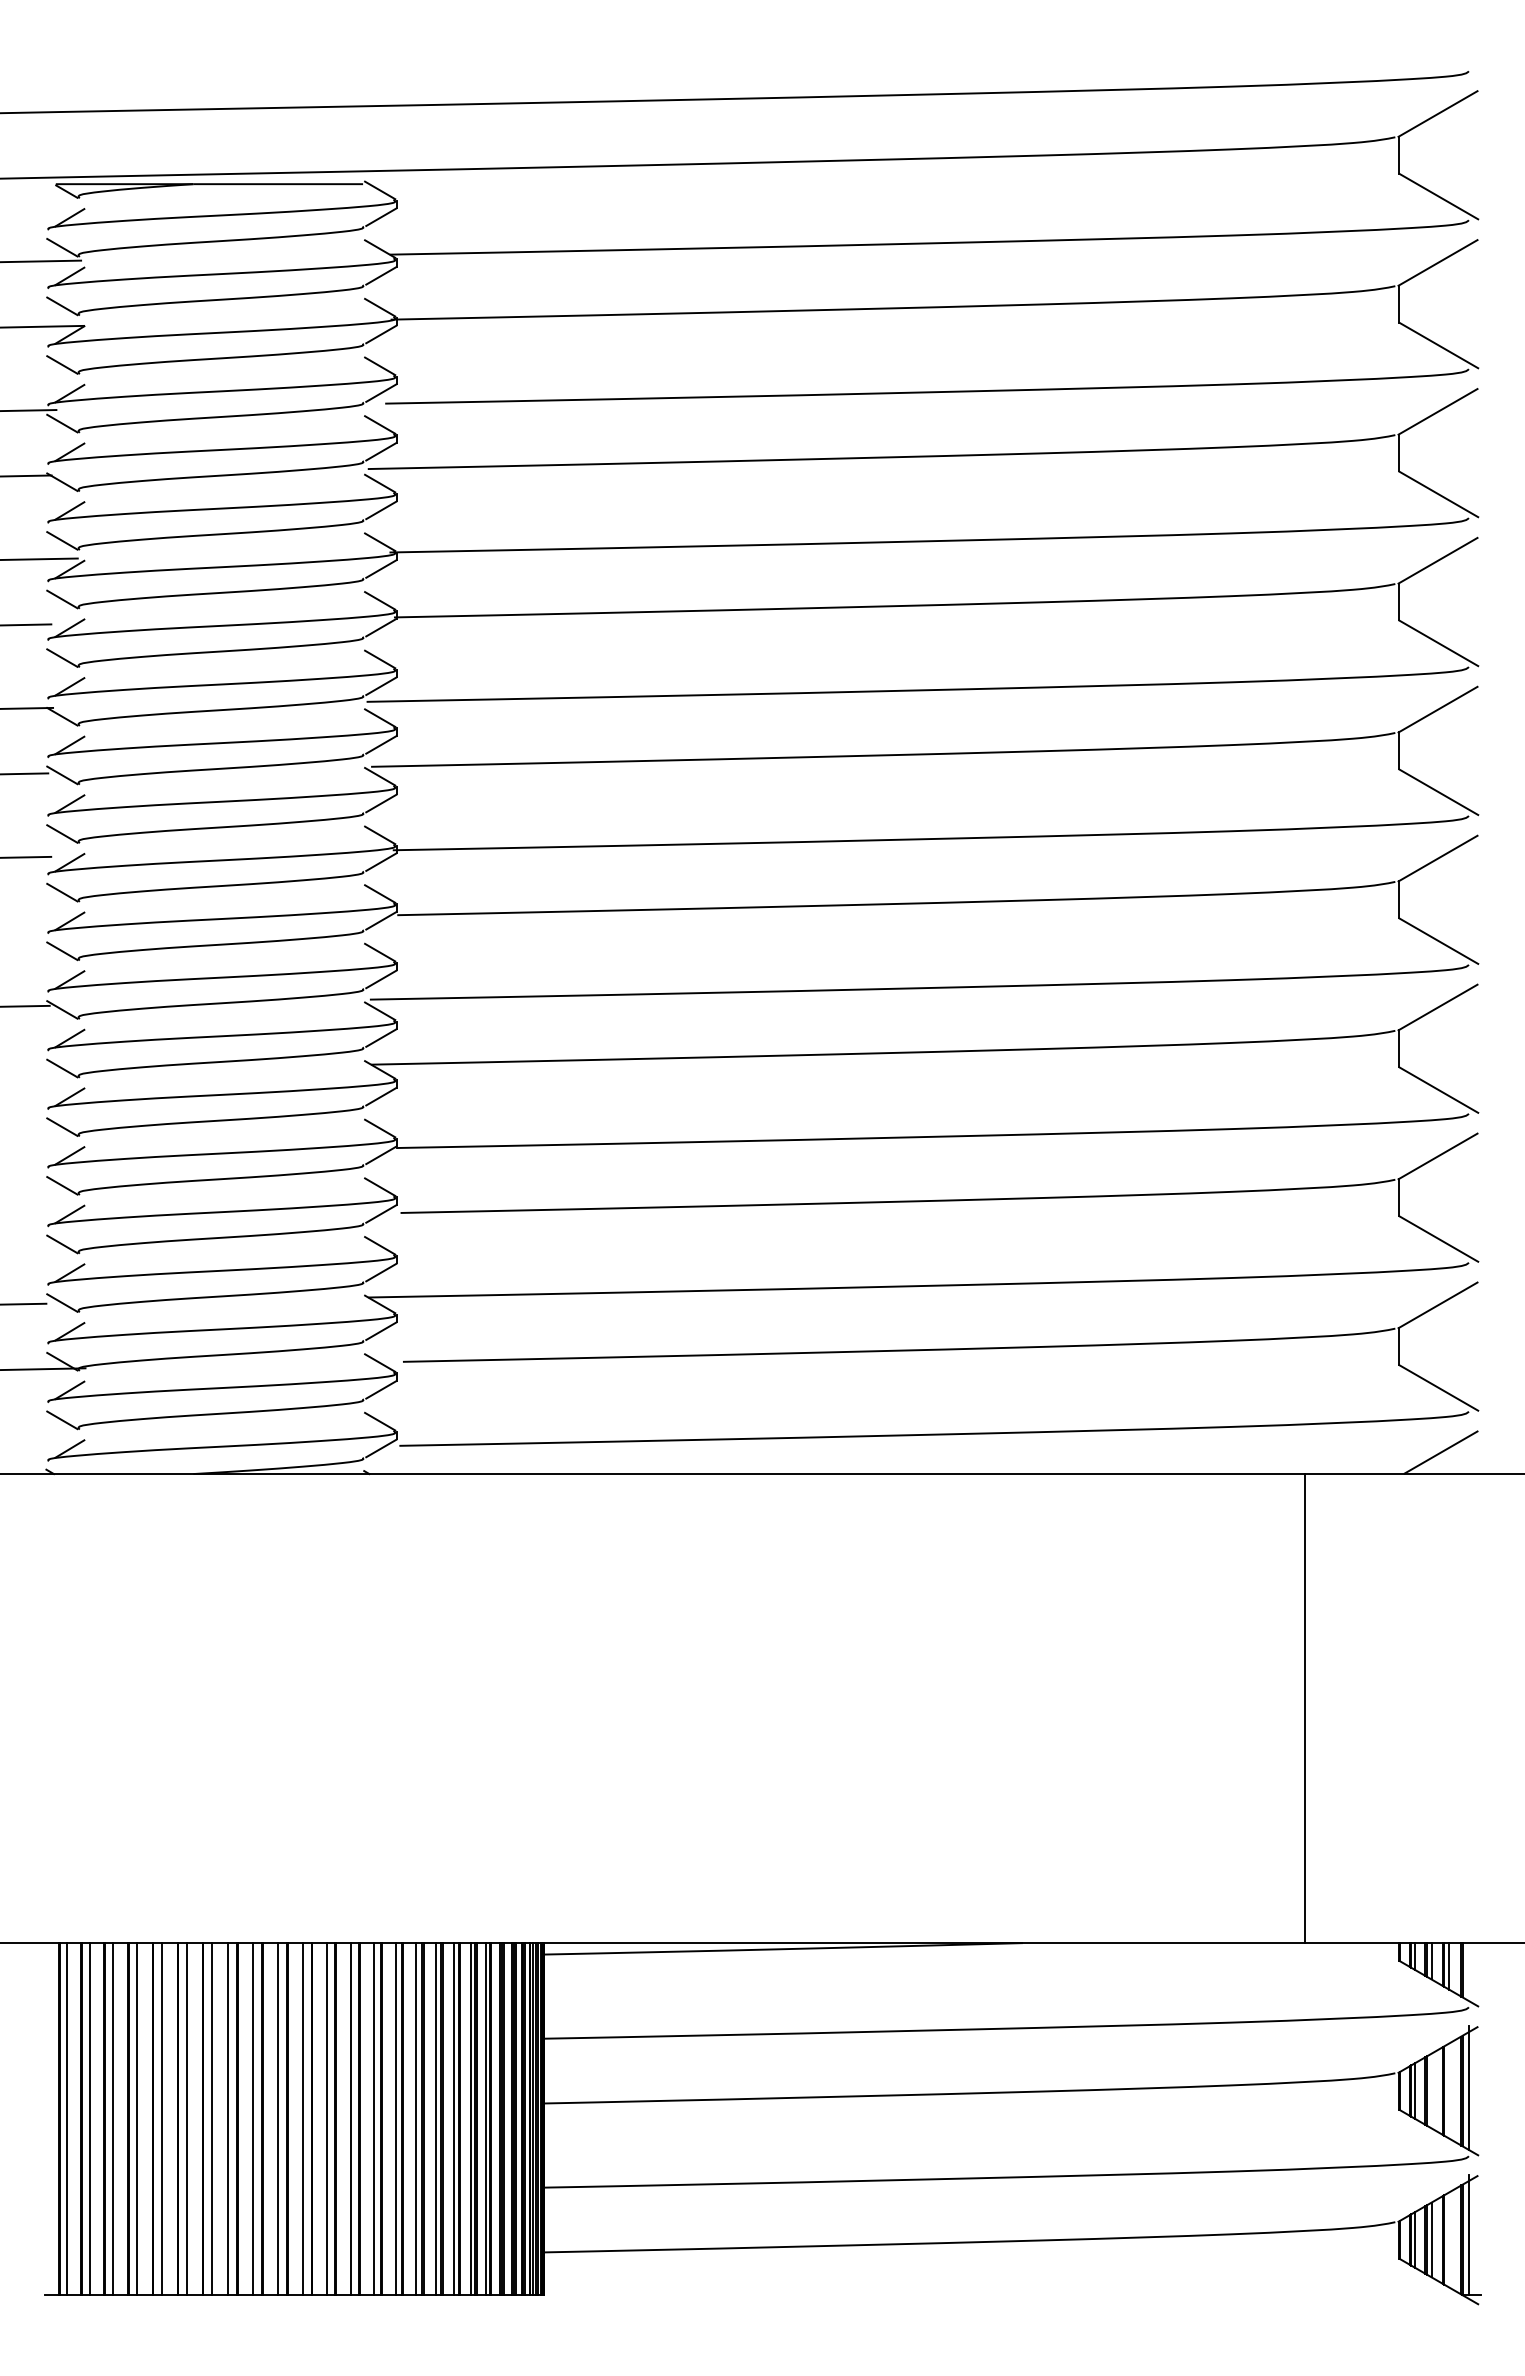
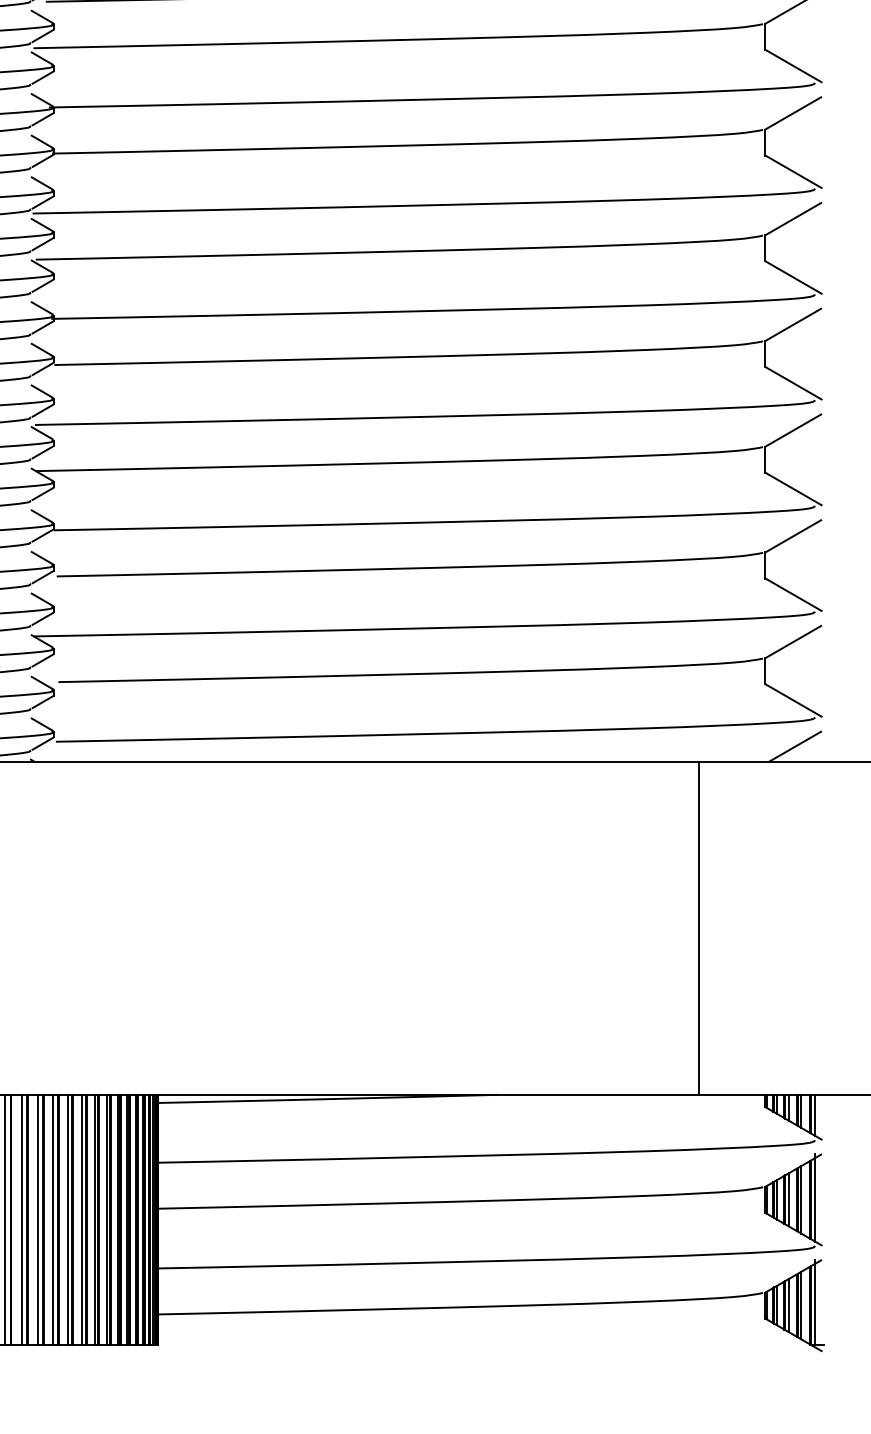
line: (1468, 1971) -> (814, 1114), added
line: (1431, 2090) -> (788, 1199), added
line: (1449, 2090) -> (801, 1199), added
line: (1449, 2239) -> (801, 1305), added

